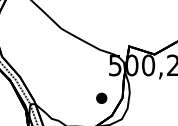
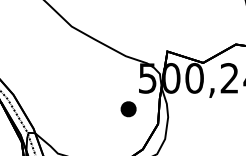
part: (101, 97) -> (128, 108), moved

